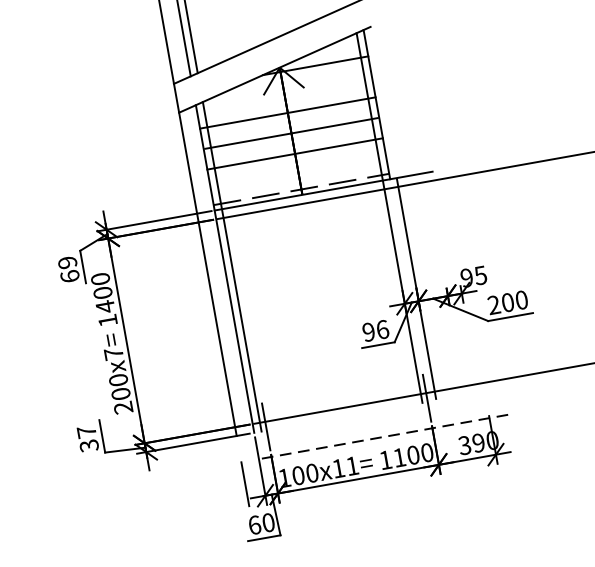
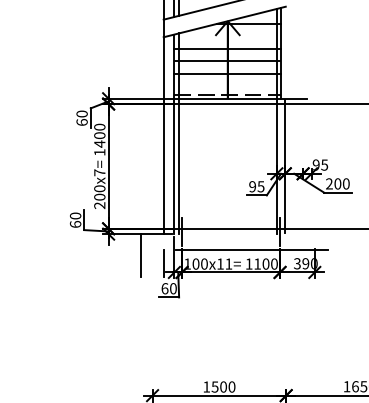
text: (66, 261) -> (81, 113), 69 -> 60
text: (381, 329) -> (260, 186), 96 -> 95
text: (87, 437) -> (75, 219), 37 -> 60
line: (385, 437) -> (251, 250), dashed -> solid
line: (206, 477) -> (141, 255), added

